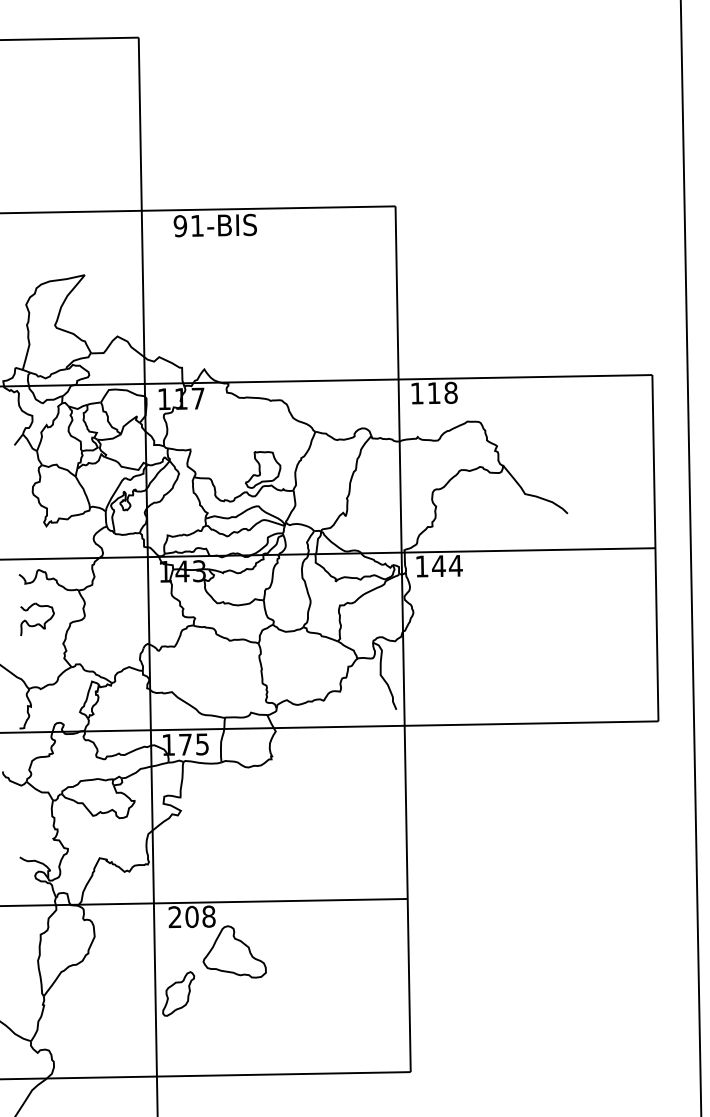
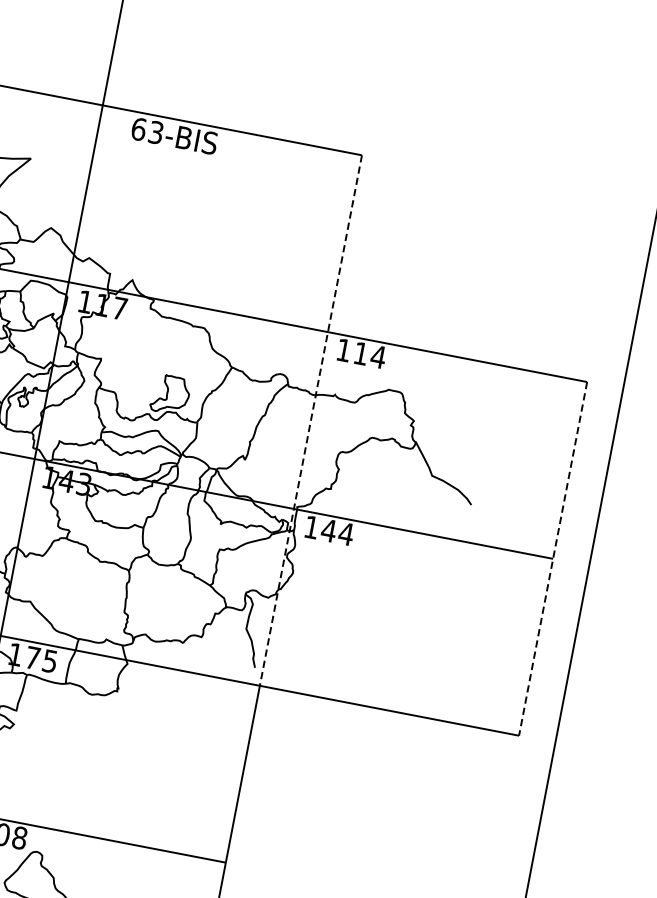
text: (188, 225) -> (147, 130), 91-BIS -> 63-BIS
text: (451, 392) -> (379, 356), 118 -> 114
line: (400, 466) -> (311, 421), solid -> dashed
line: (655, 548) -> (553, 559), solid -> dashed

